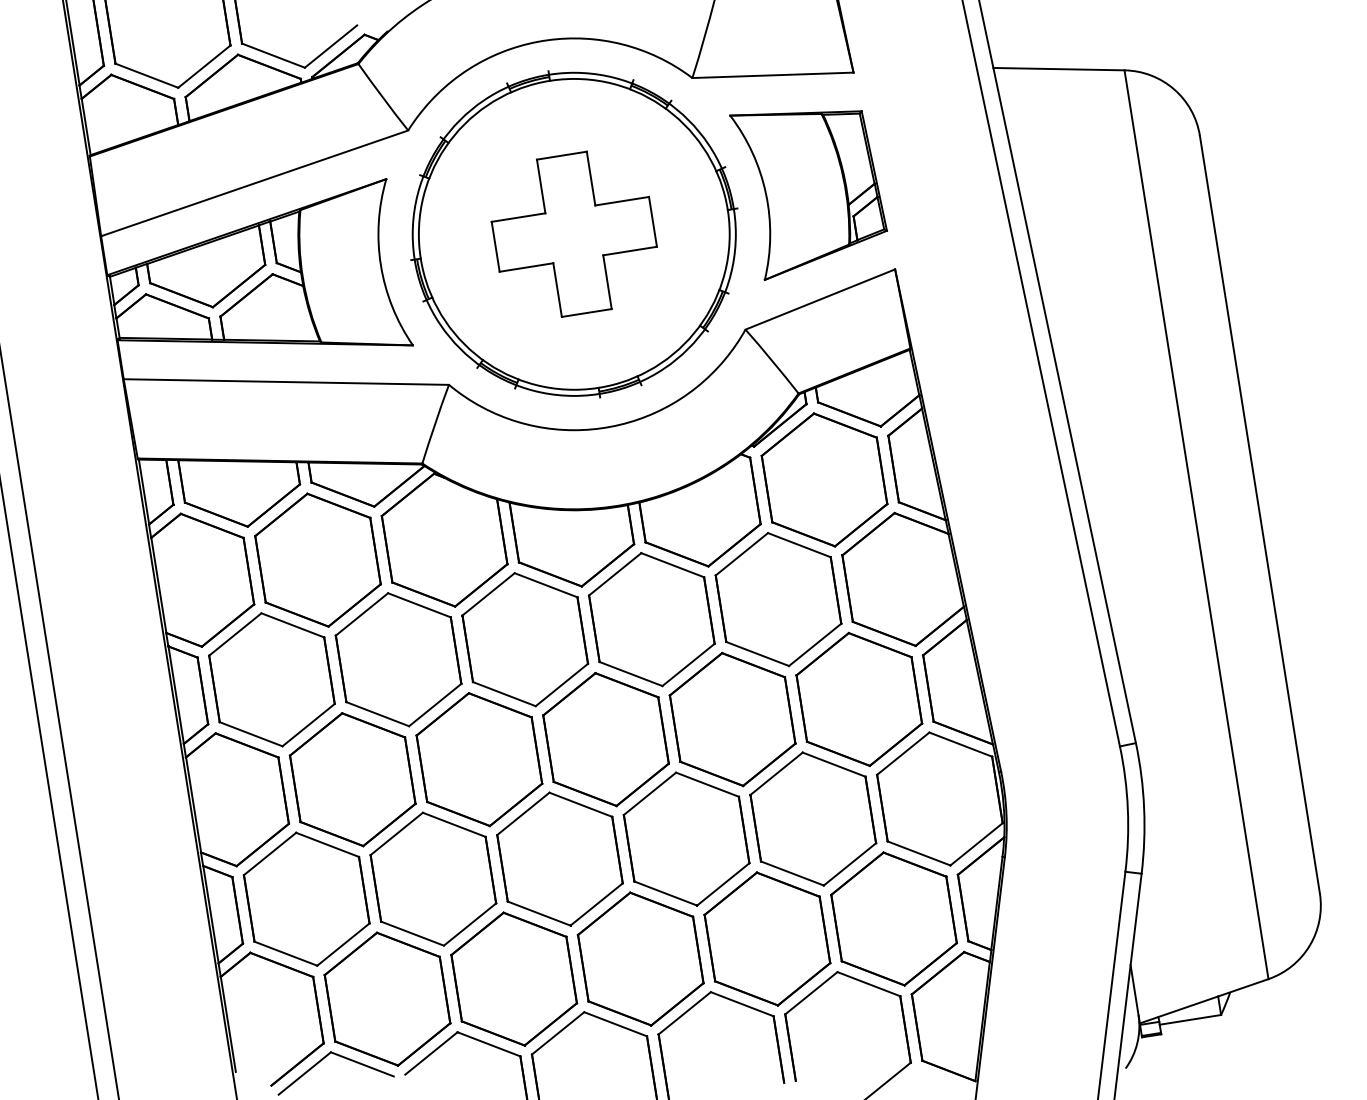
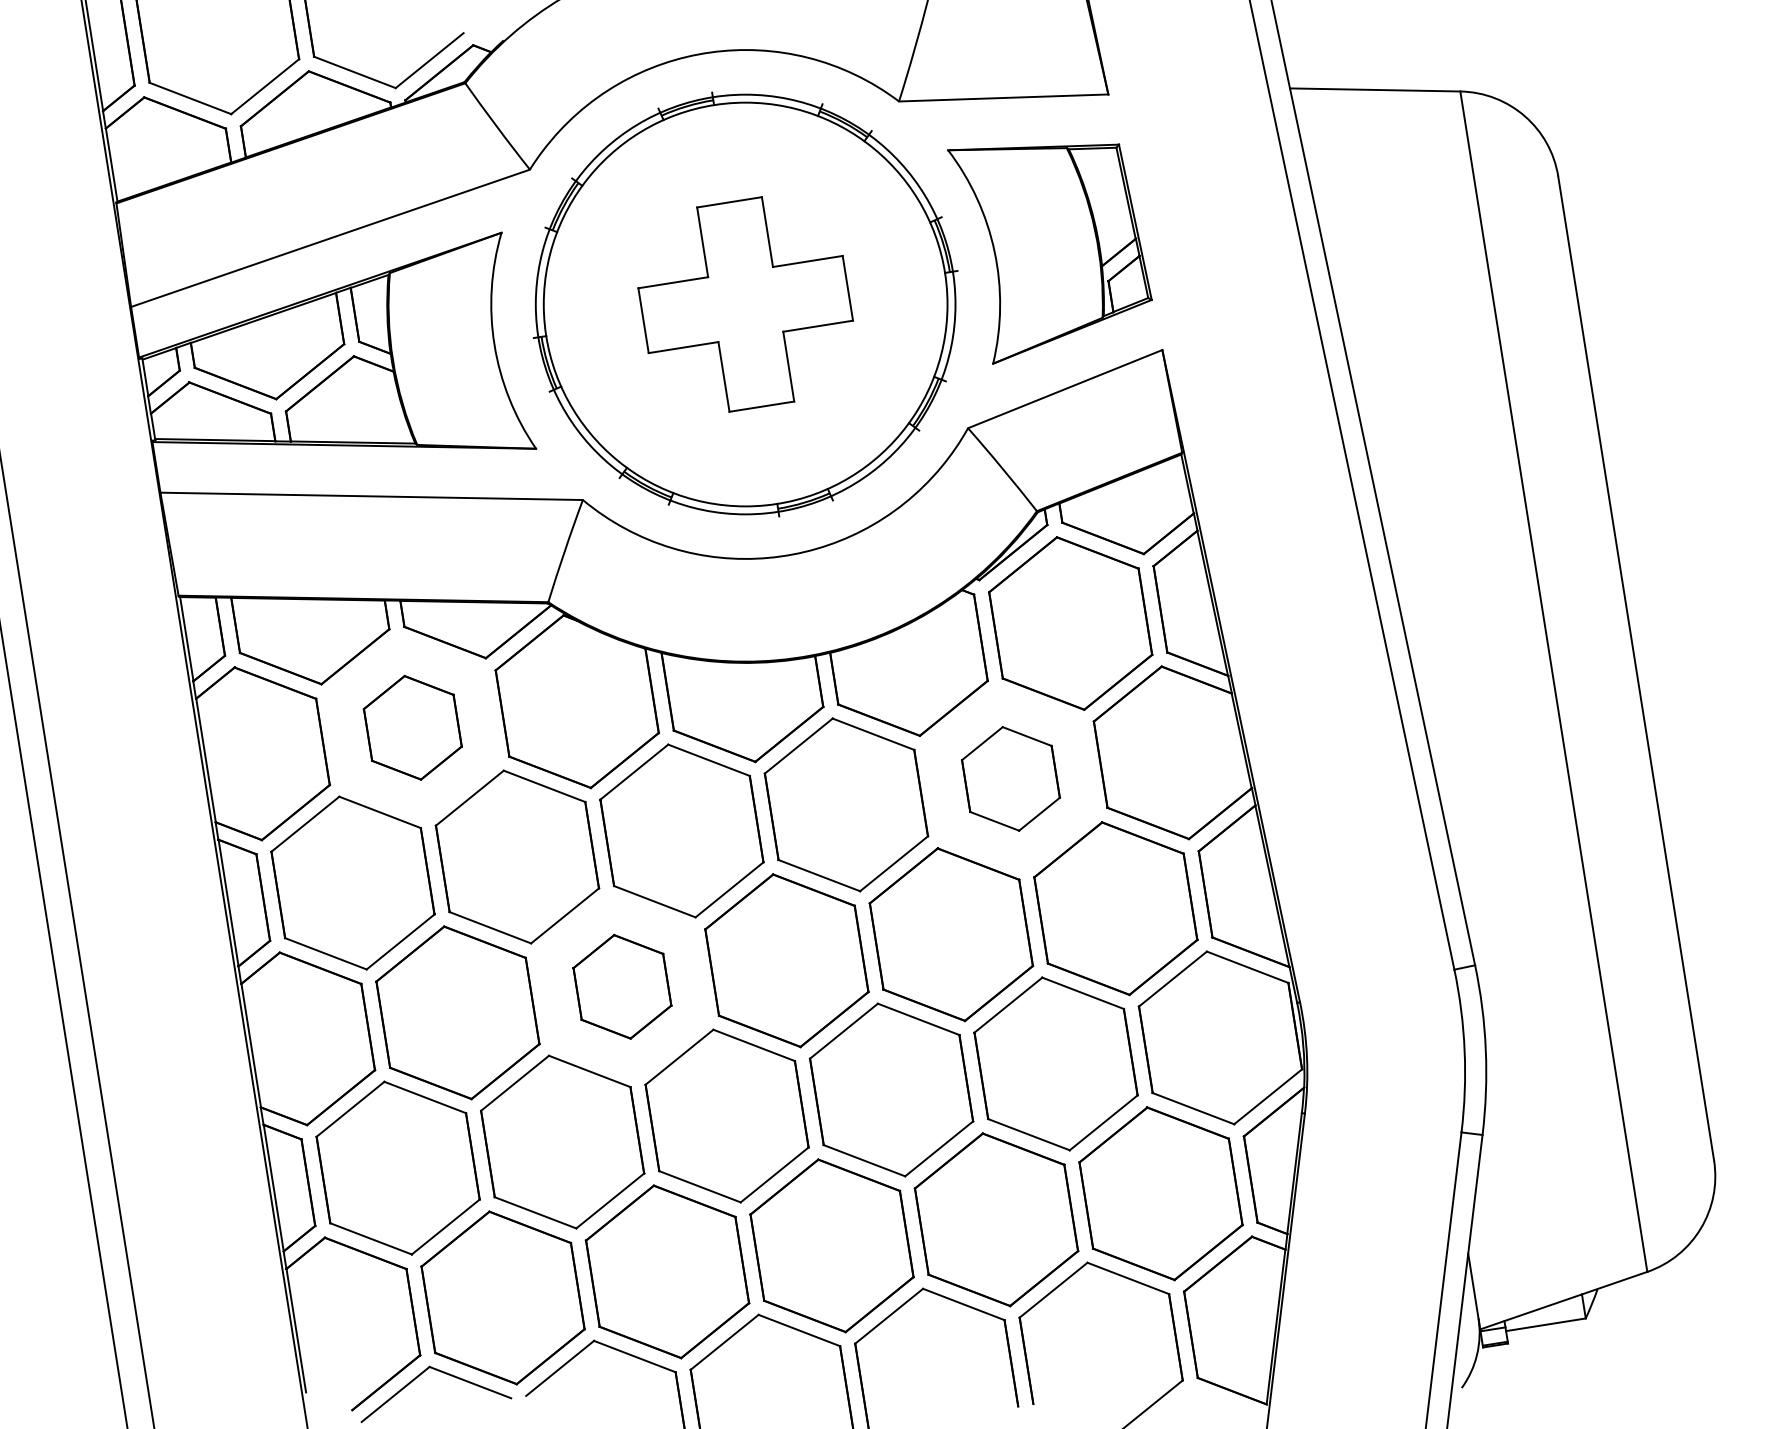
part: (317, 560) -> (412, 727), size x0.6
part: (778, 599) -> (1010, 778), size x0.6
part: (479, 759) -> (622, 986), size x0.6

